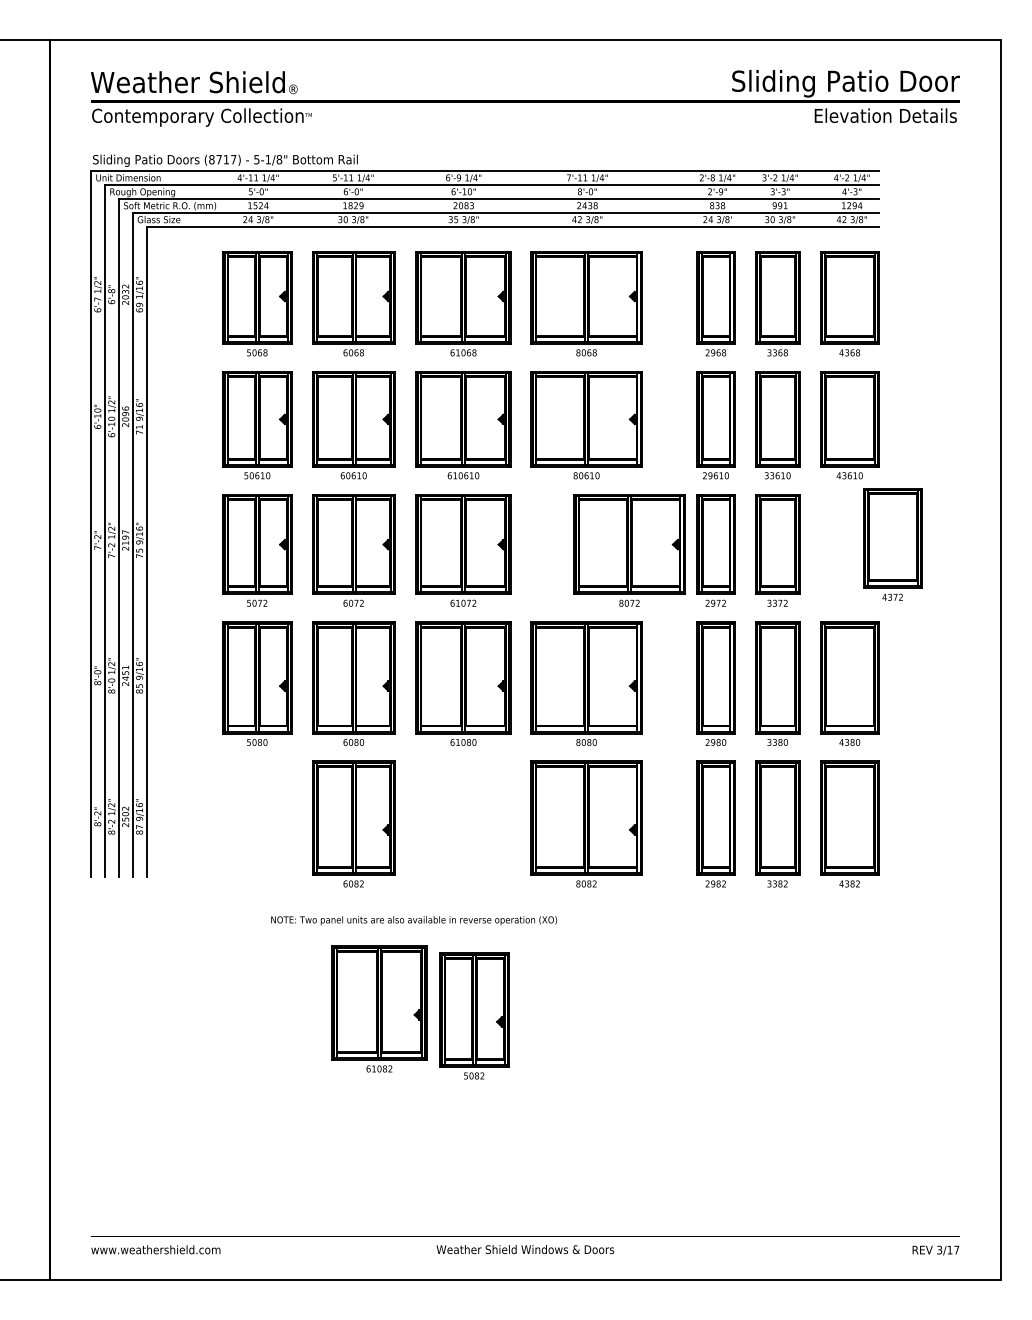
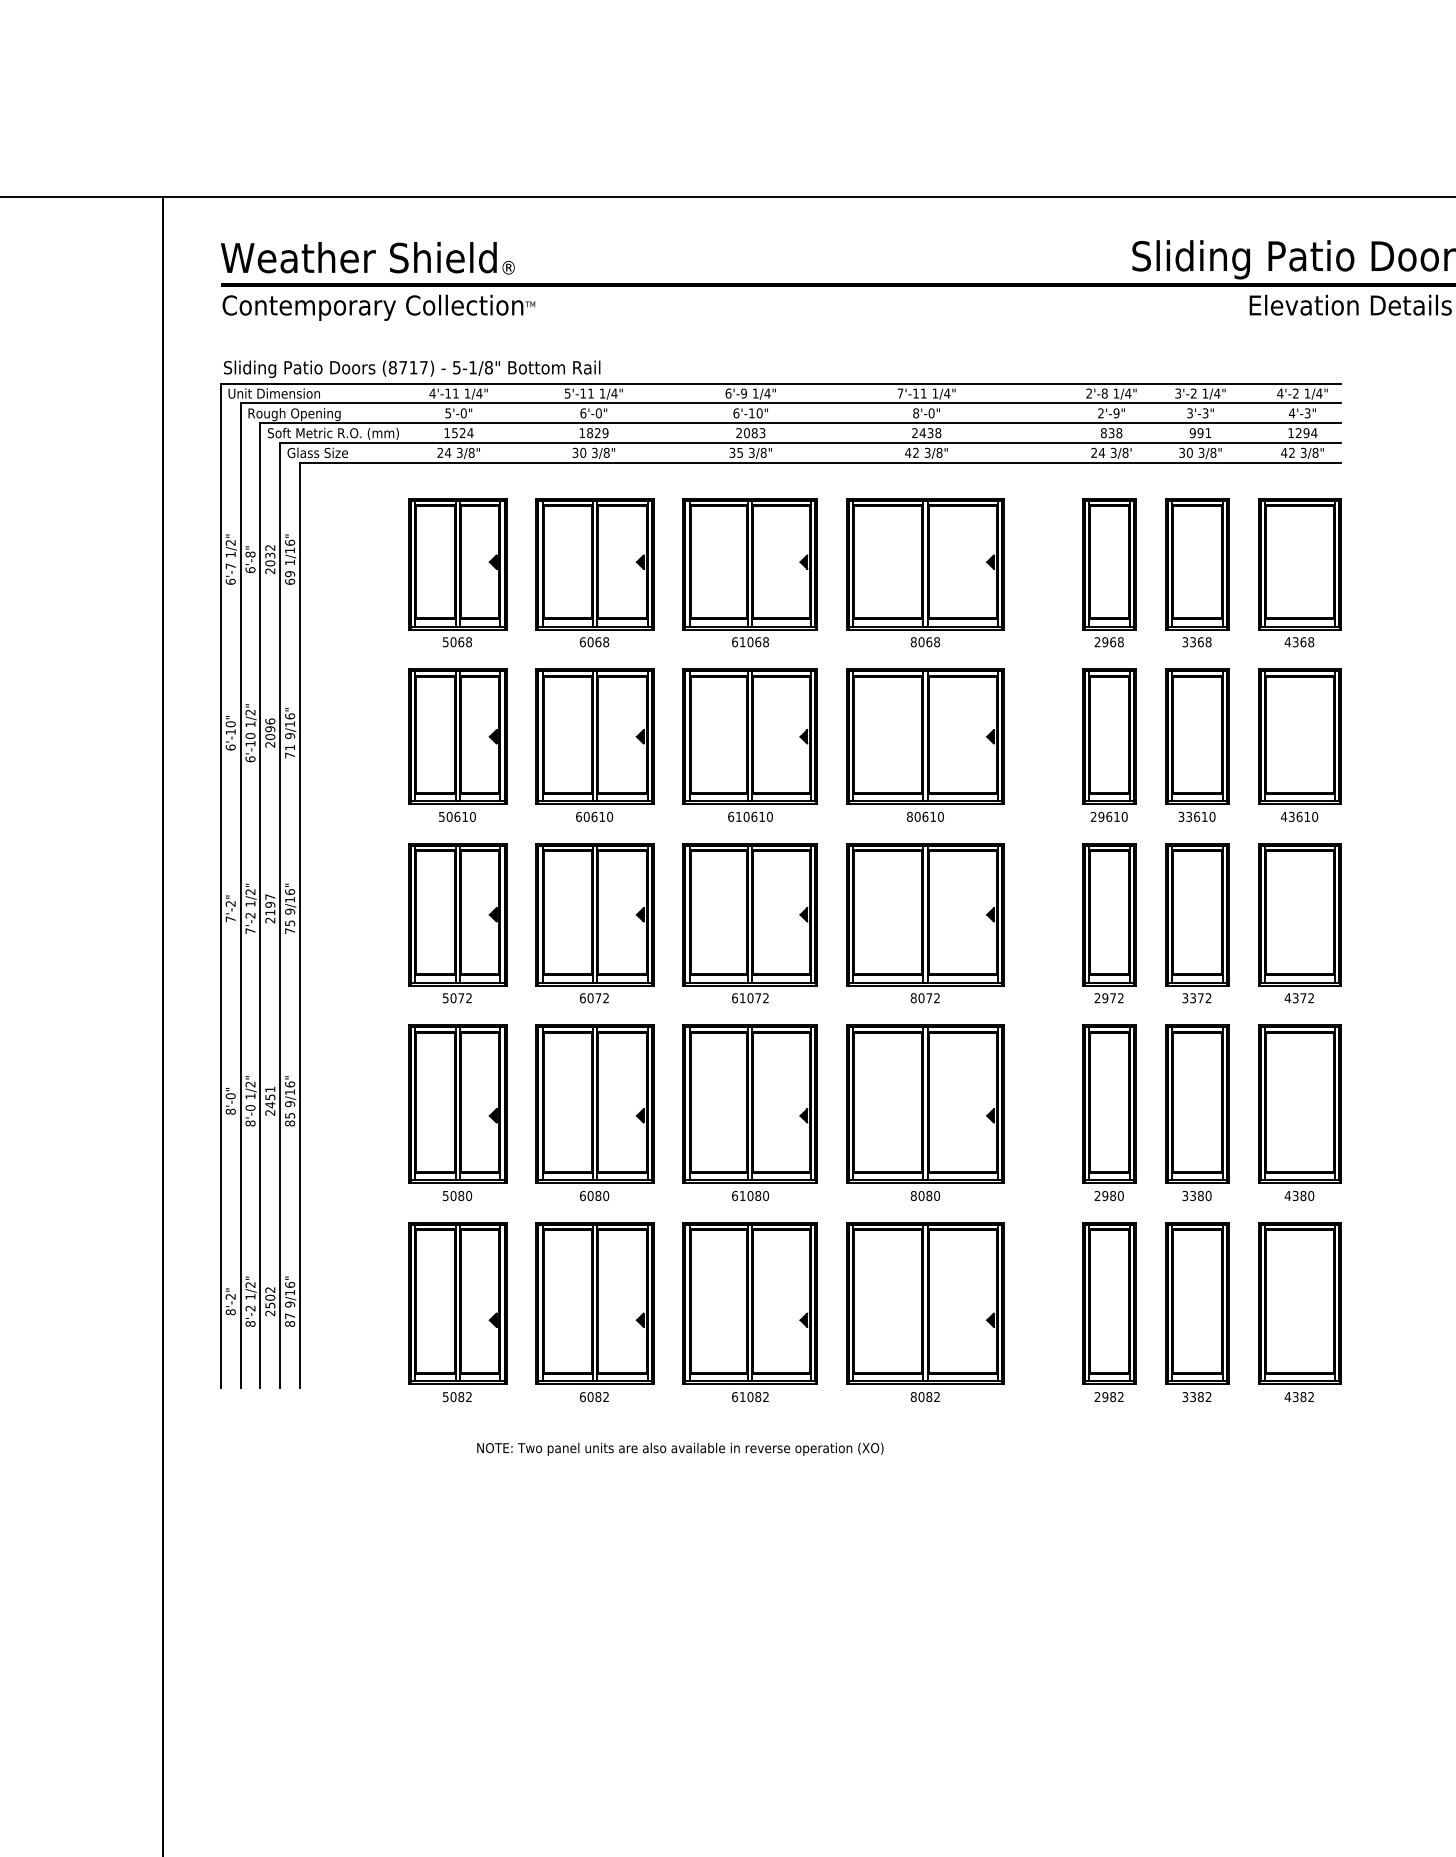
part: (892, 544) -> (1299, 923), moved
part: (629, 550) -> (925, 923), moved
part: (379, 1008) -> (750, 1311), moved
part: (474, 1015) -> (457, 1311), moved

